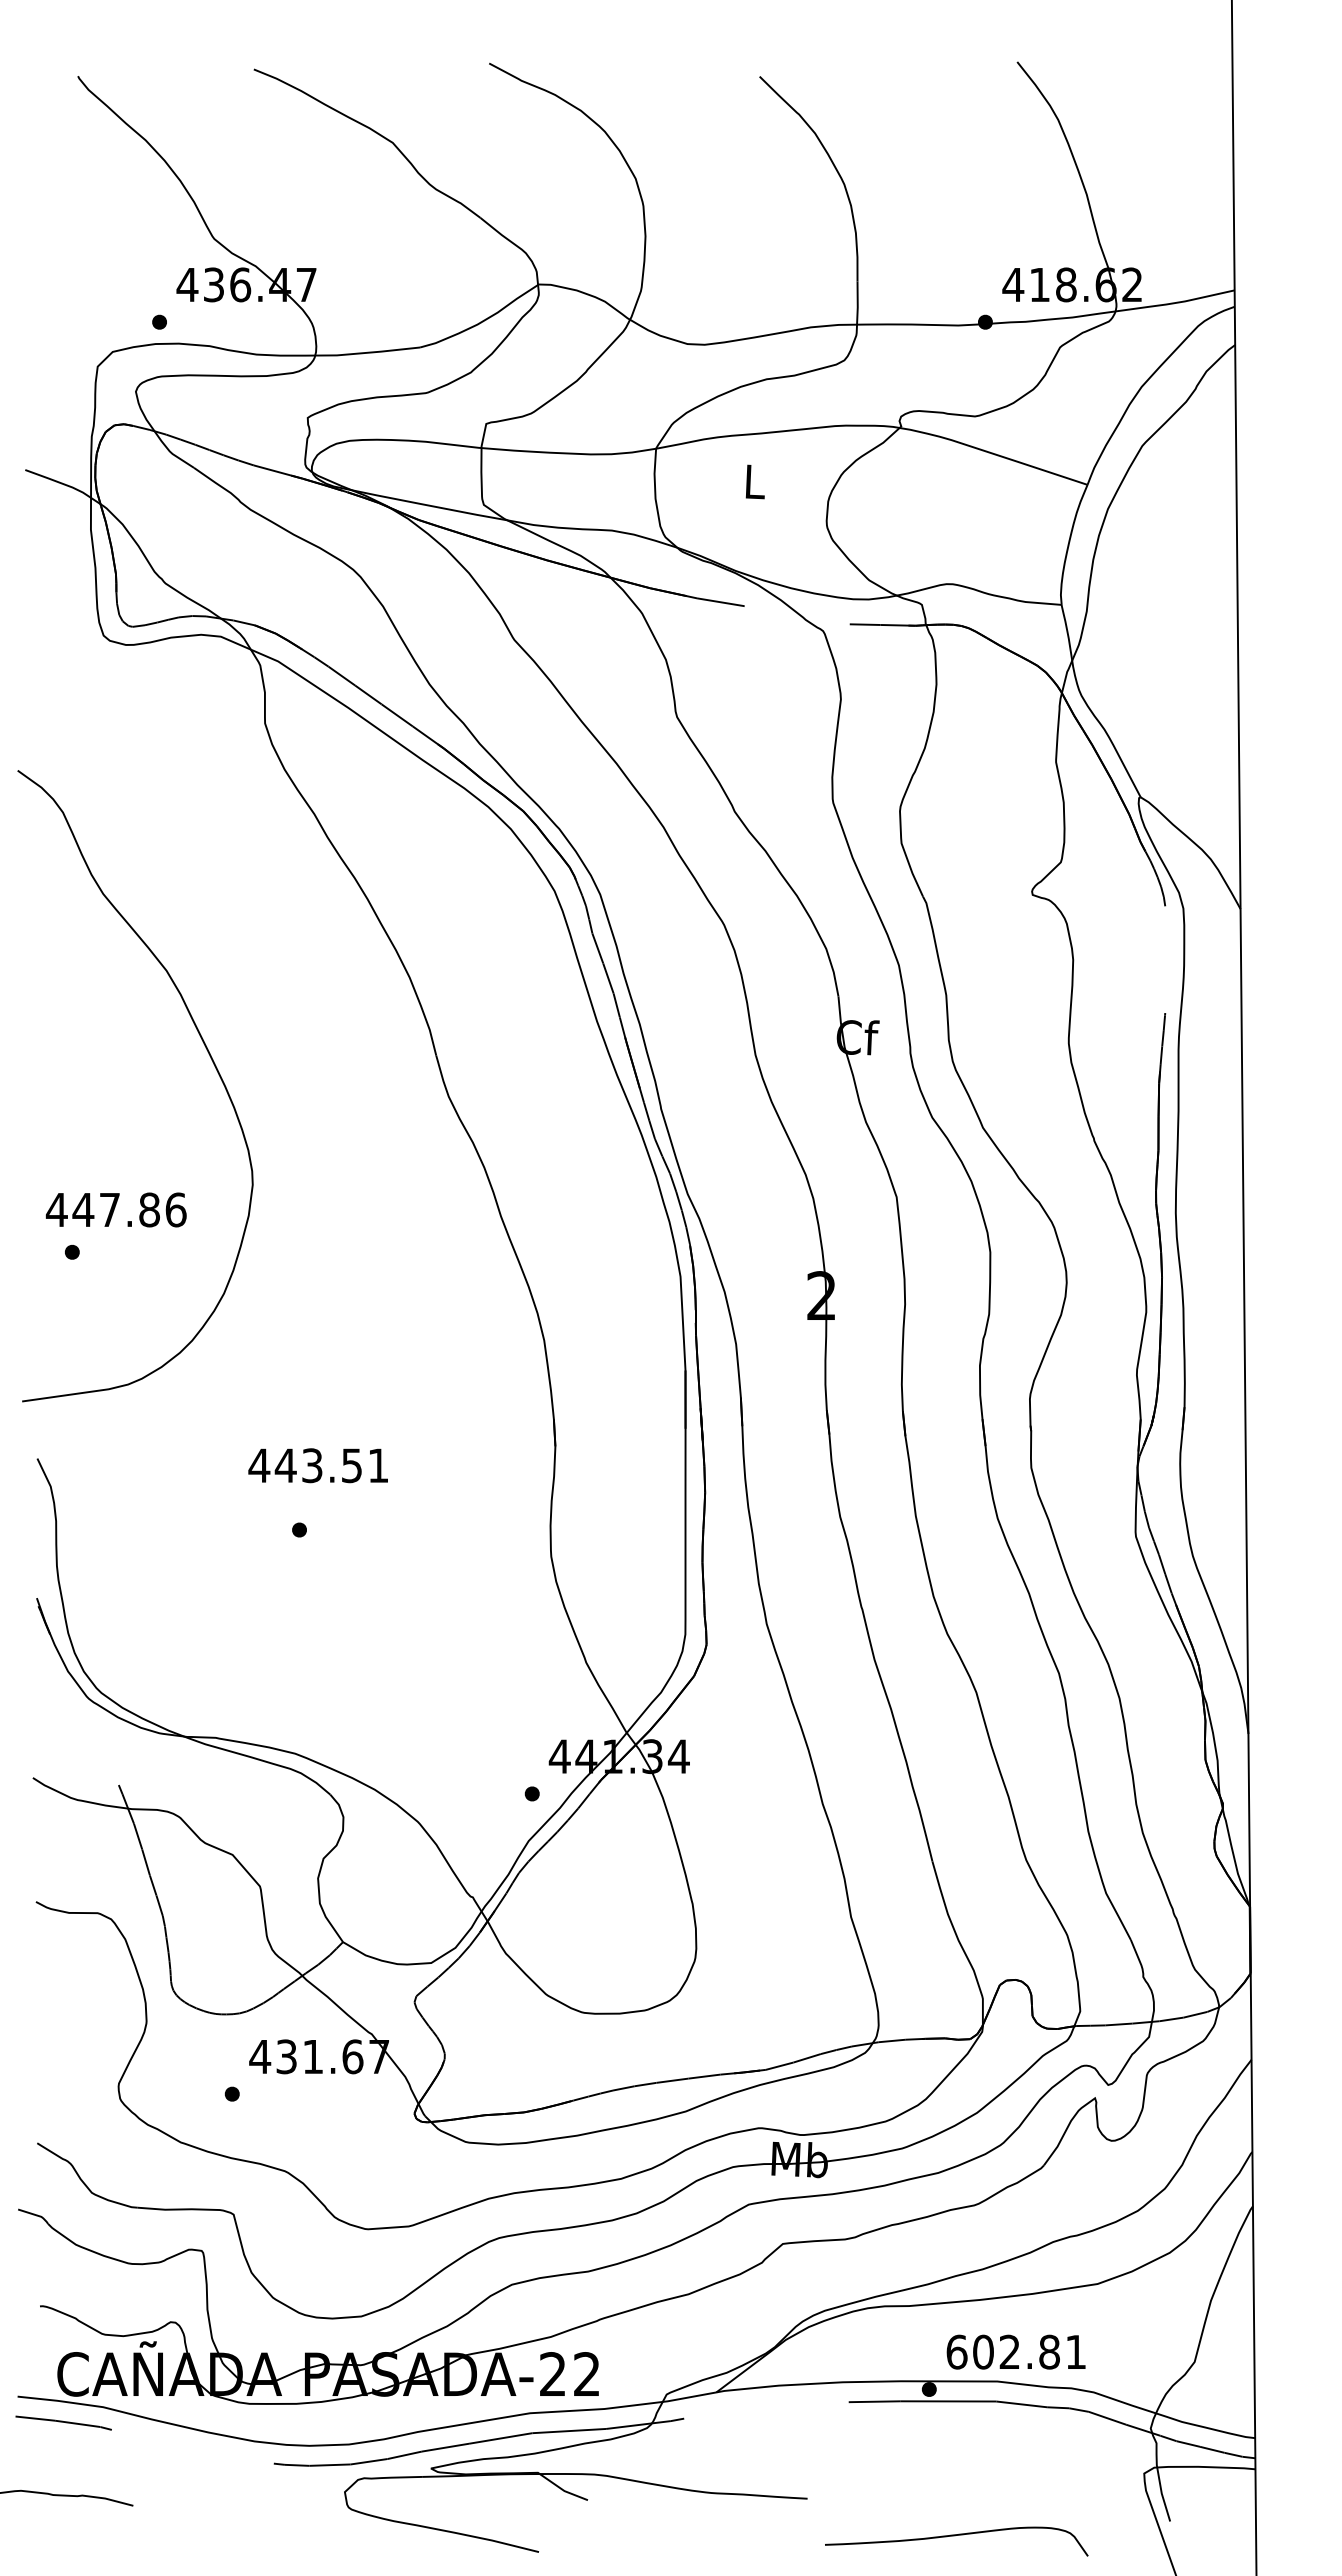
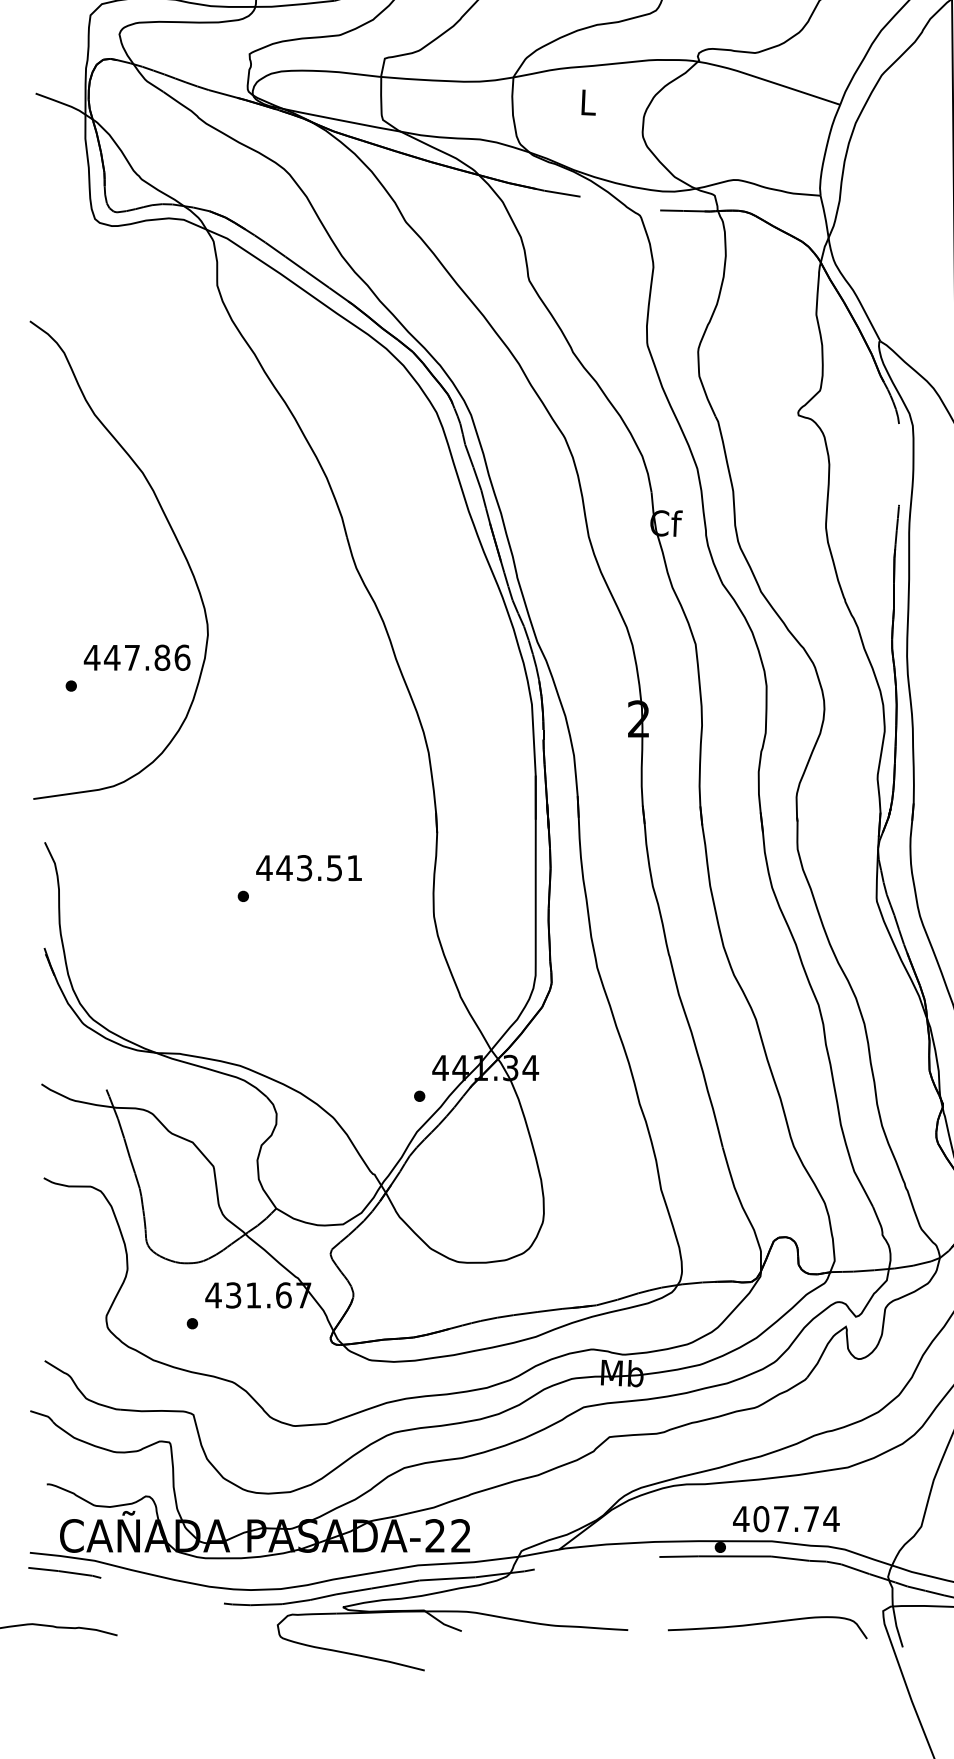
text: (115, 1209) -> (136, 657), moved
text: (317, 1465) -> (308, 868), moved
text: (1015, 2351) -> (785, 1518), 602.81 -> 407.74
curve: (955, 2536) -> (766, 1623), moved

